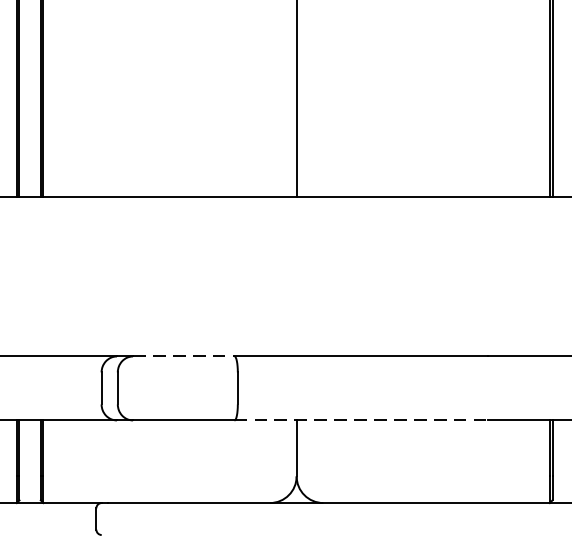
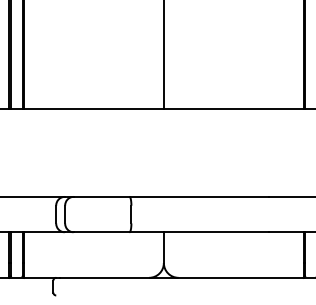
line: (185, 355) -> (102, 196), dashed -> solid
line: (361, 420) -> (199, 232), dashed -> solid

